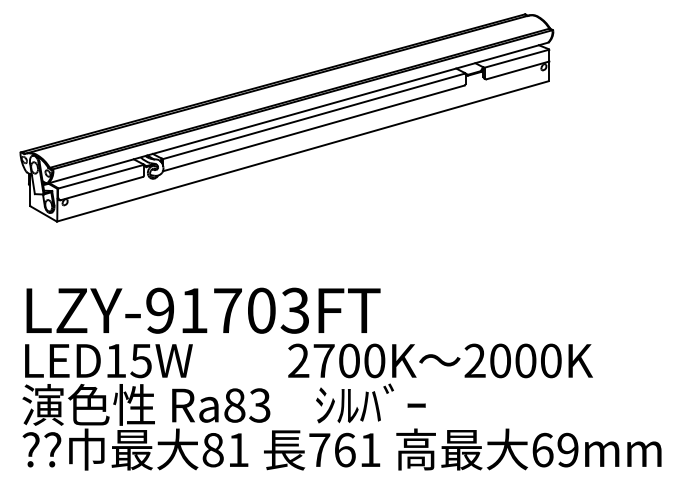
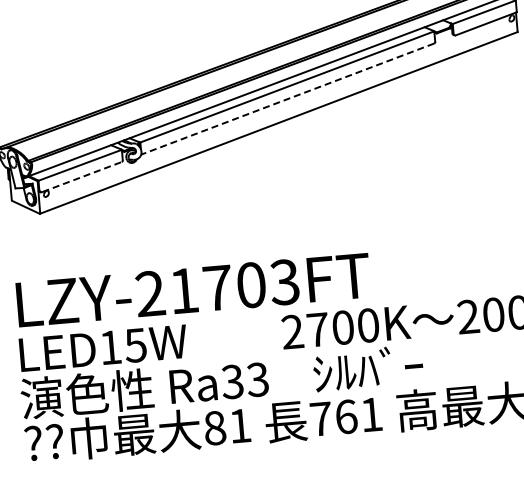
line: (313, 128) -> (287, 99), solid -> dashed
line: (102, 188) -> (82, 176), solid -> dashed
text: (160, 310) -> (150, 293), LZY-91703FT -> LZY-21703FT
text: (234, 405) -> (232, 381), Ra83 -> Ra33

